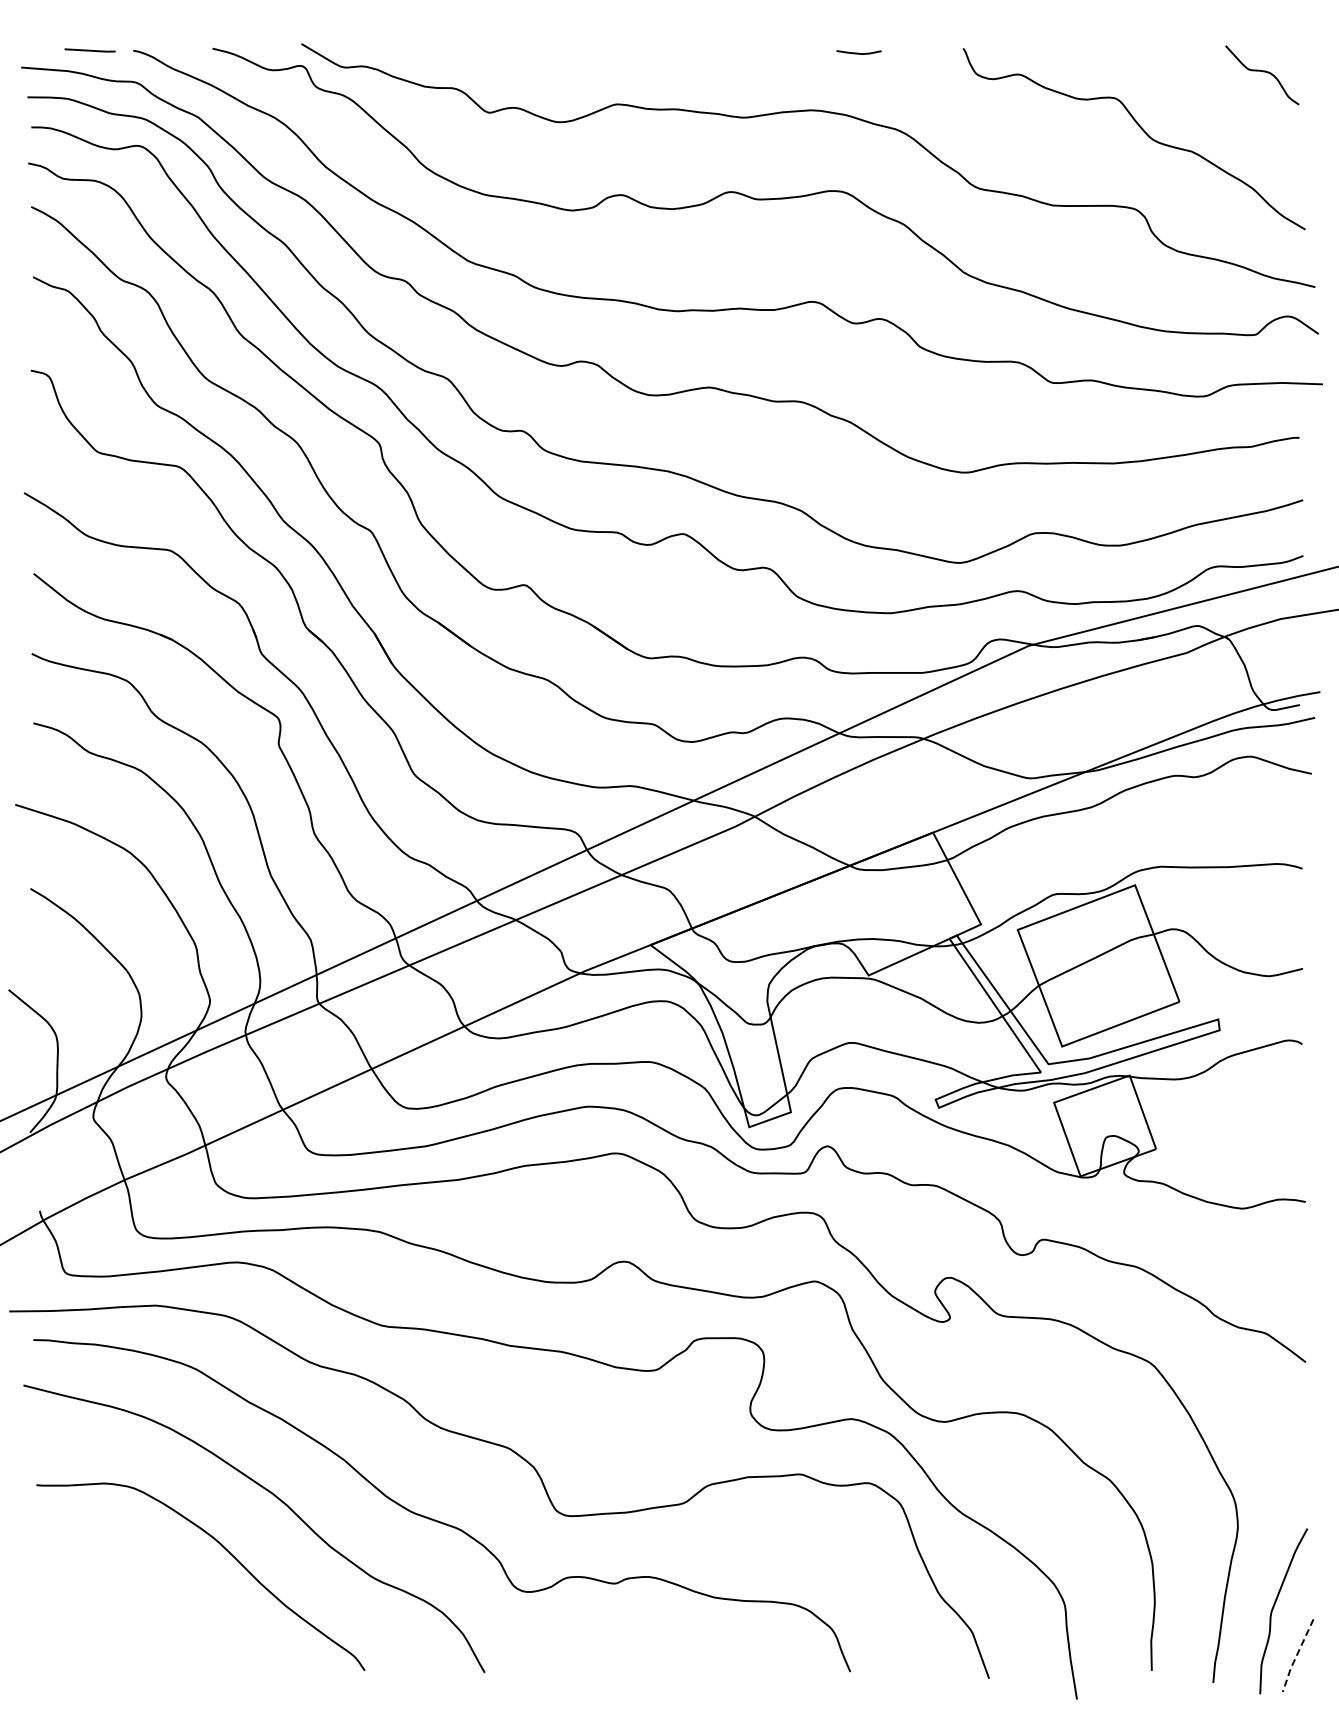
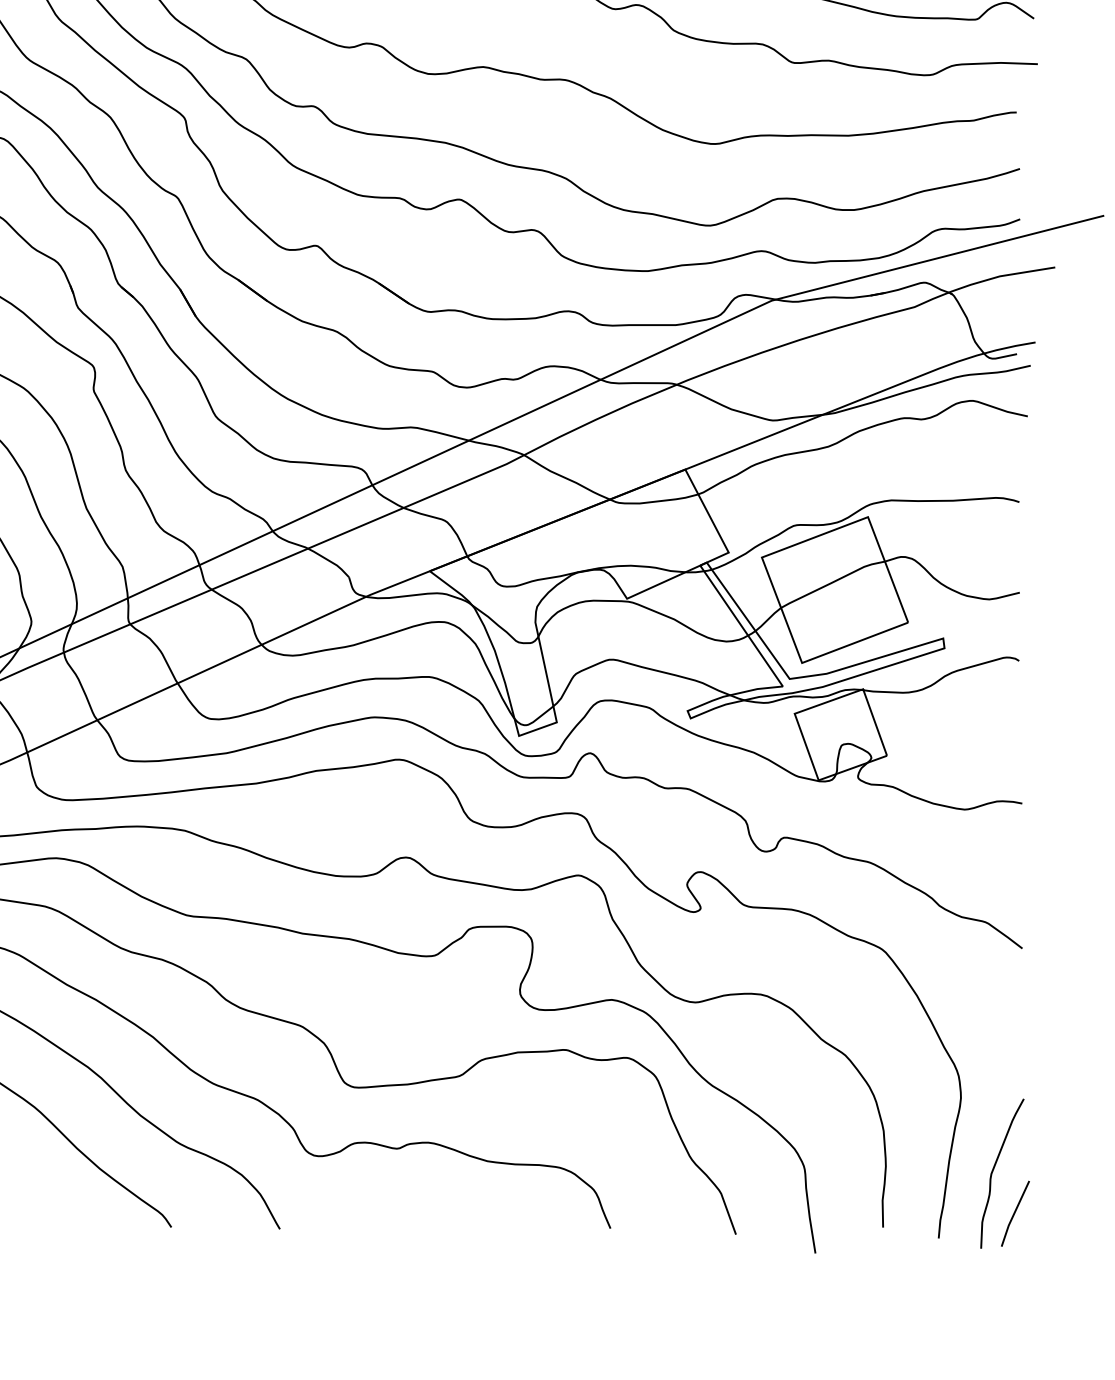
line: (1296, 1656) -> (1013, 1214), dashed -> solid

